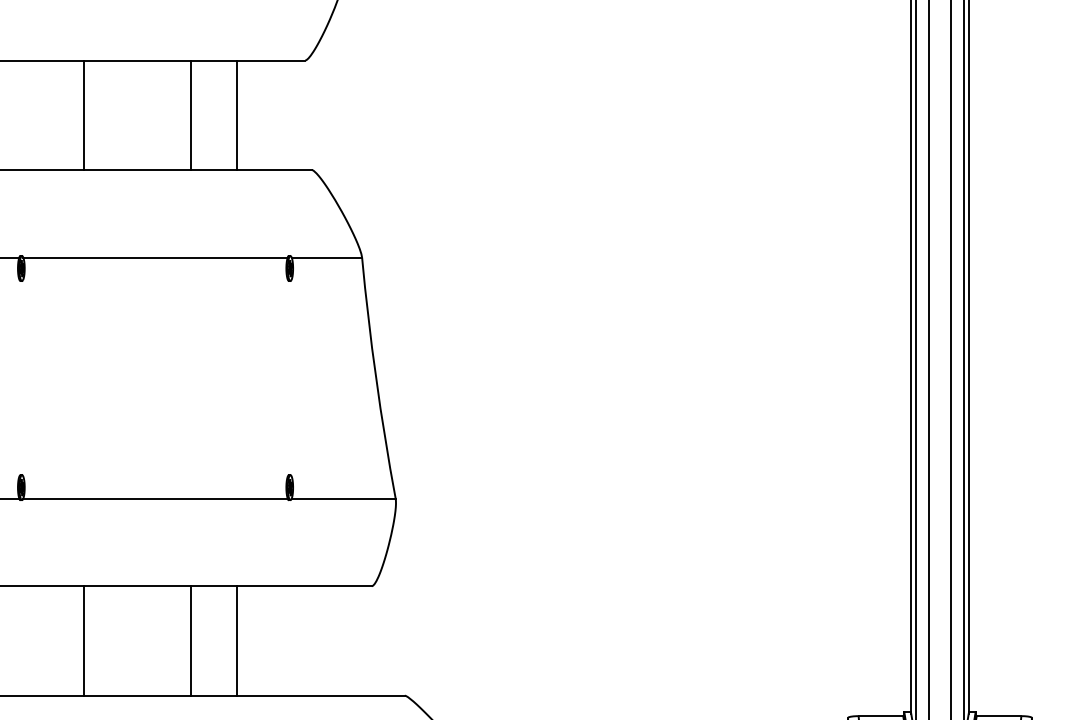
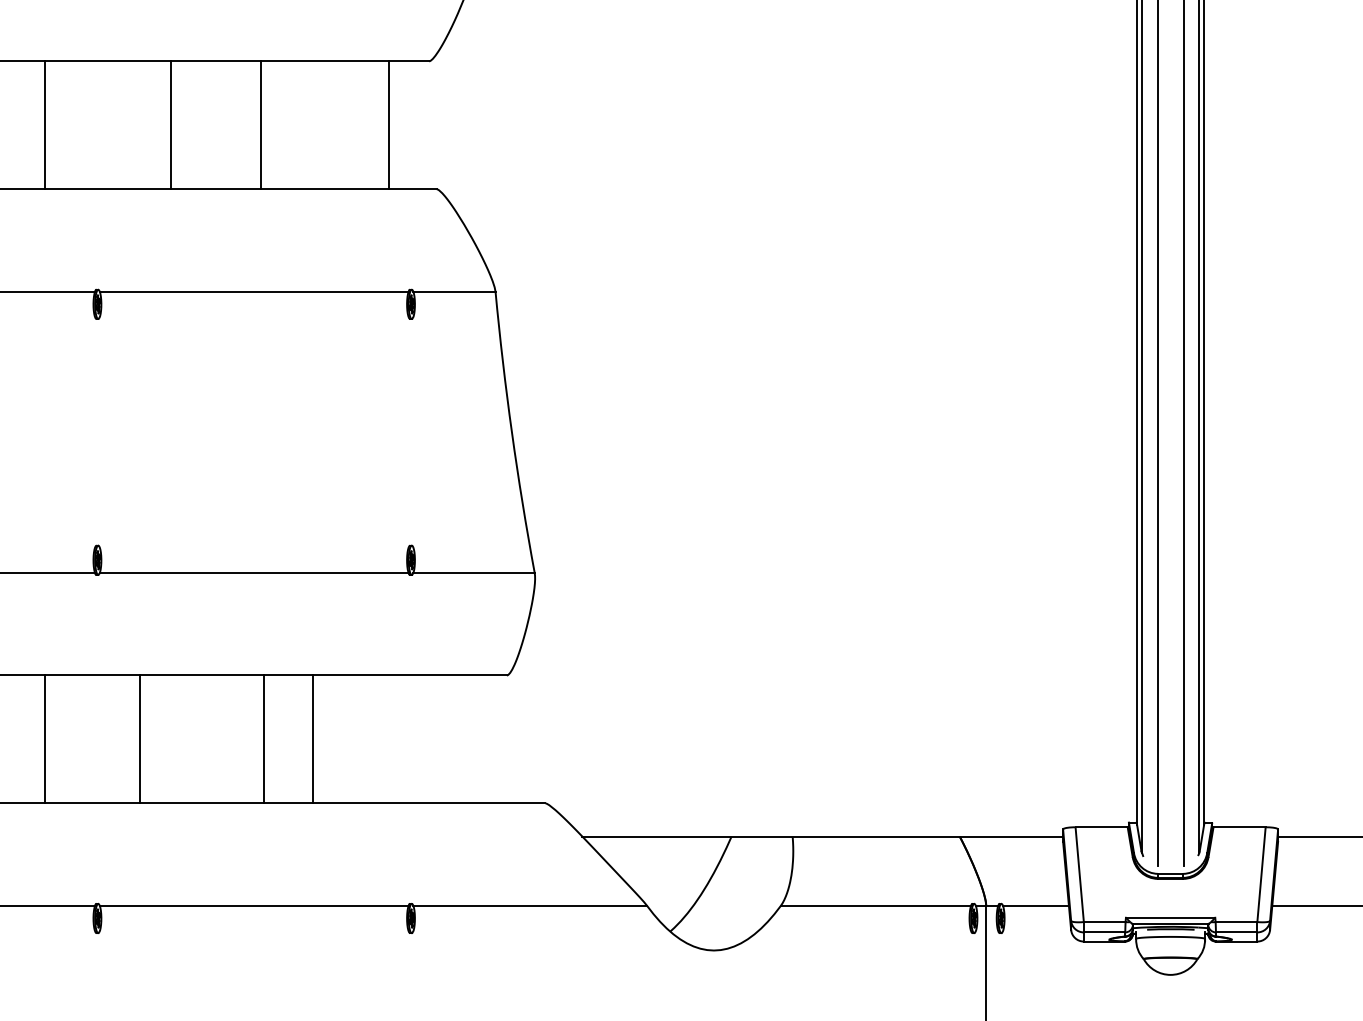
line: (190, 115) -> (260, 125), moved
line: (237, 115) -> (388, 125), moved
line: (83, 641) -> (139, 739), moved
line: (190, 641) -> (263, 739), moved
line: (237, 641) -> (312, 739), moved

